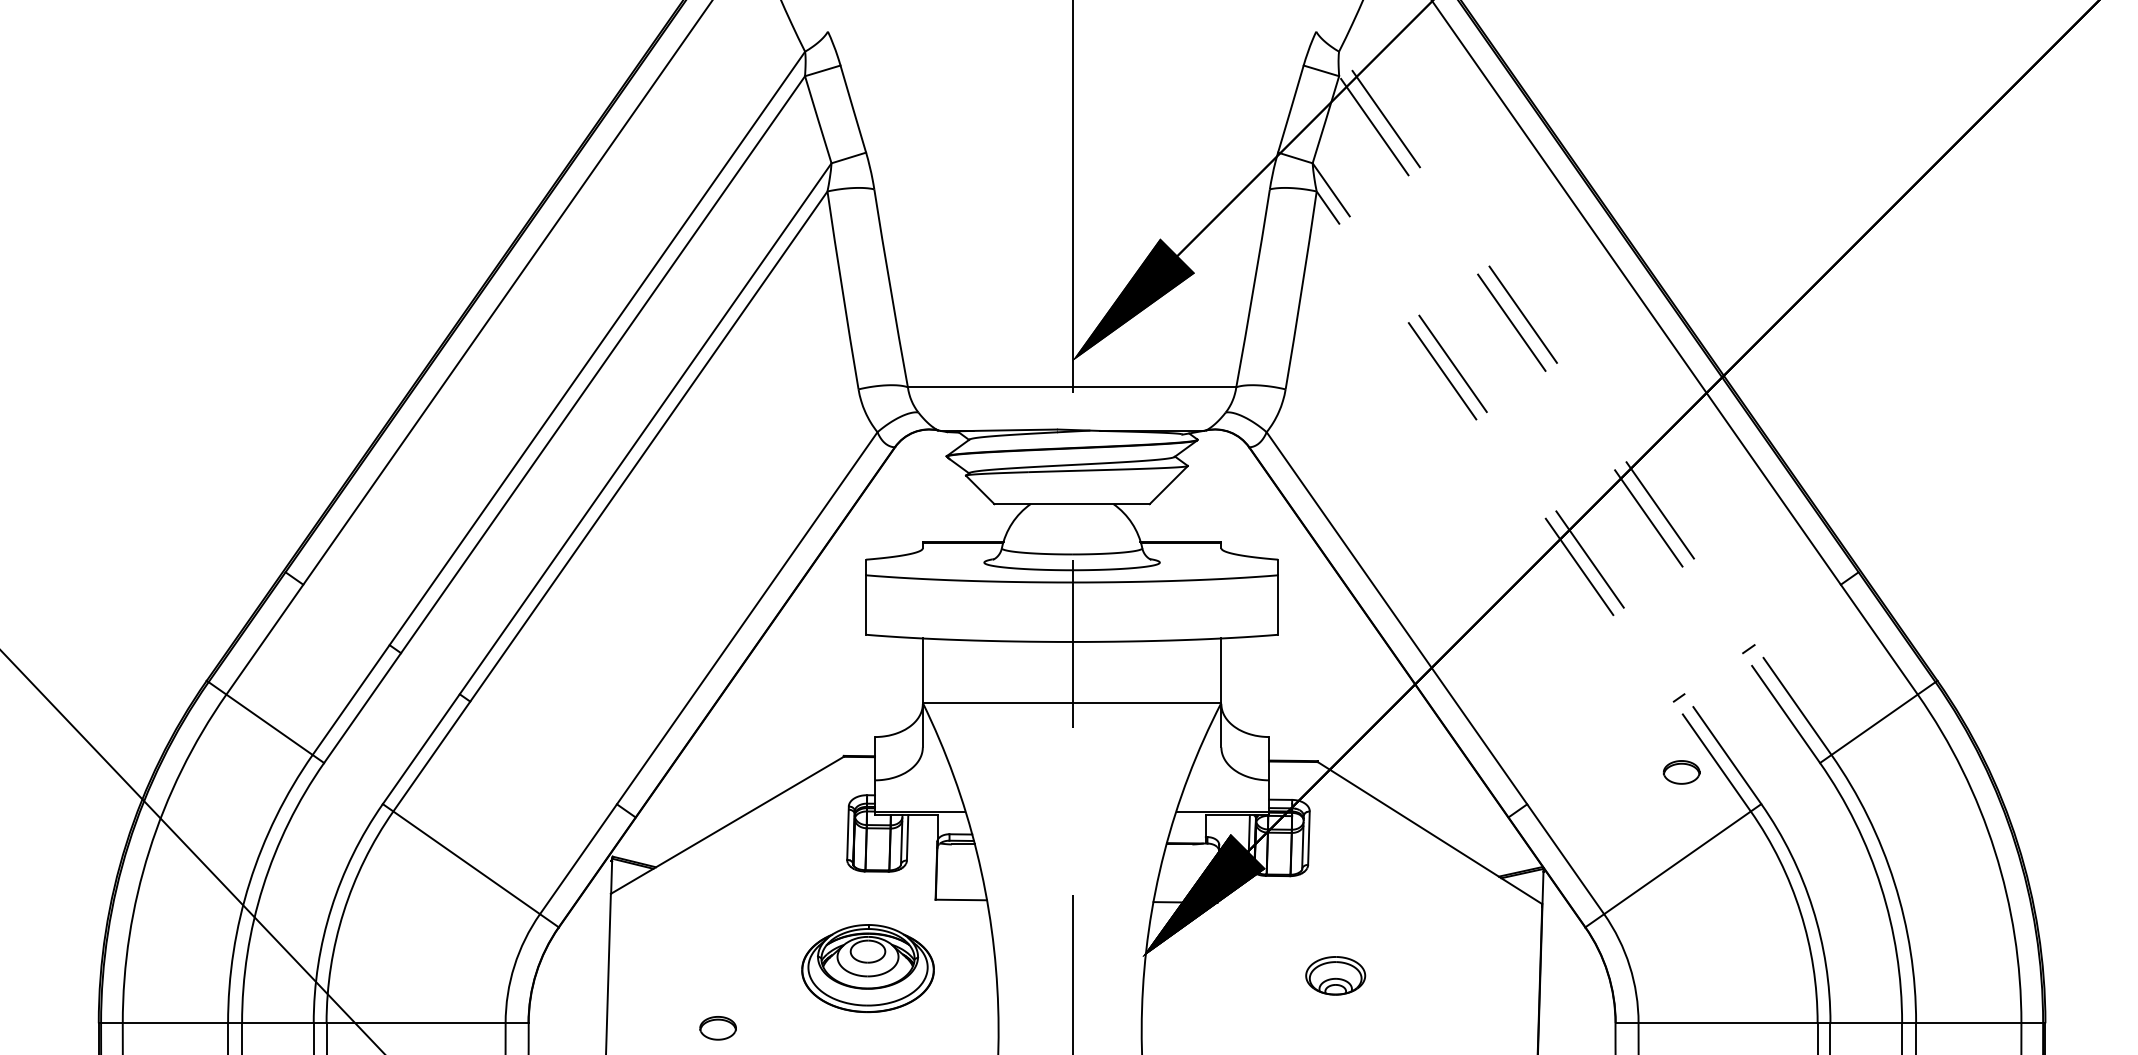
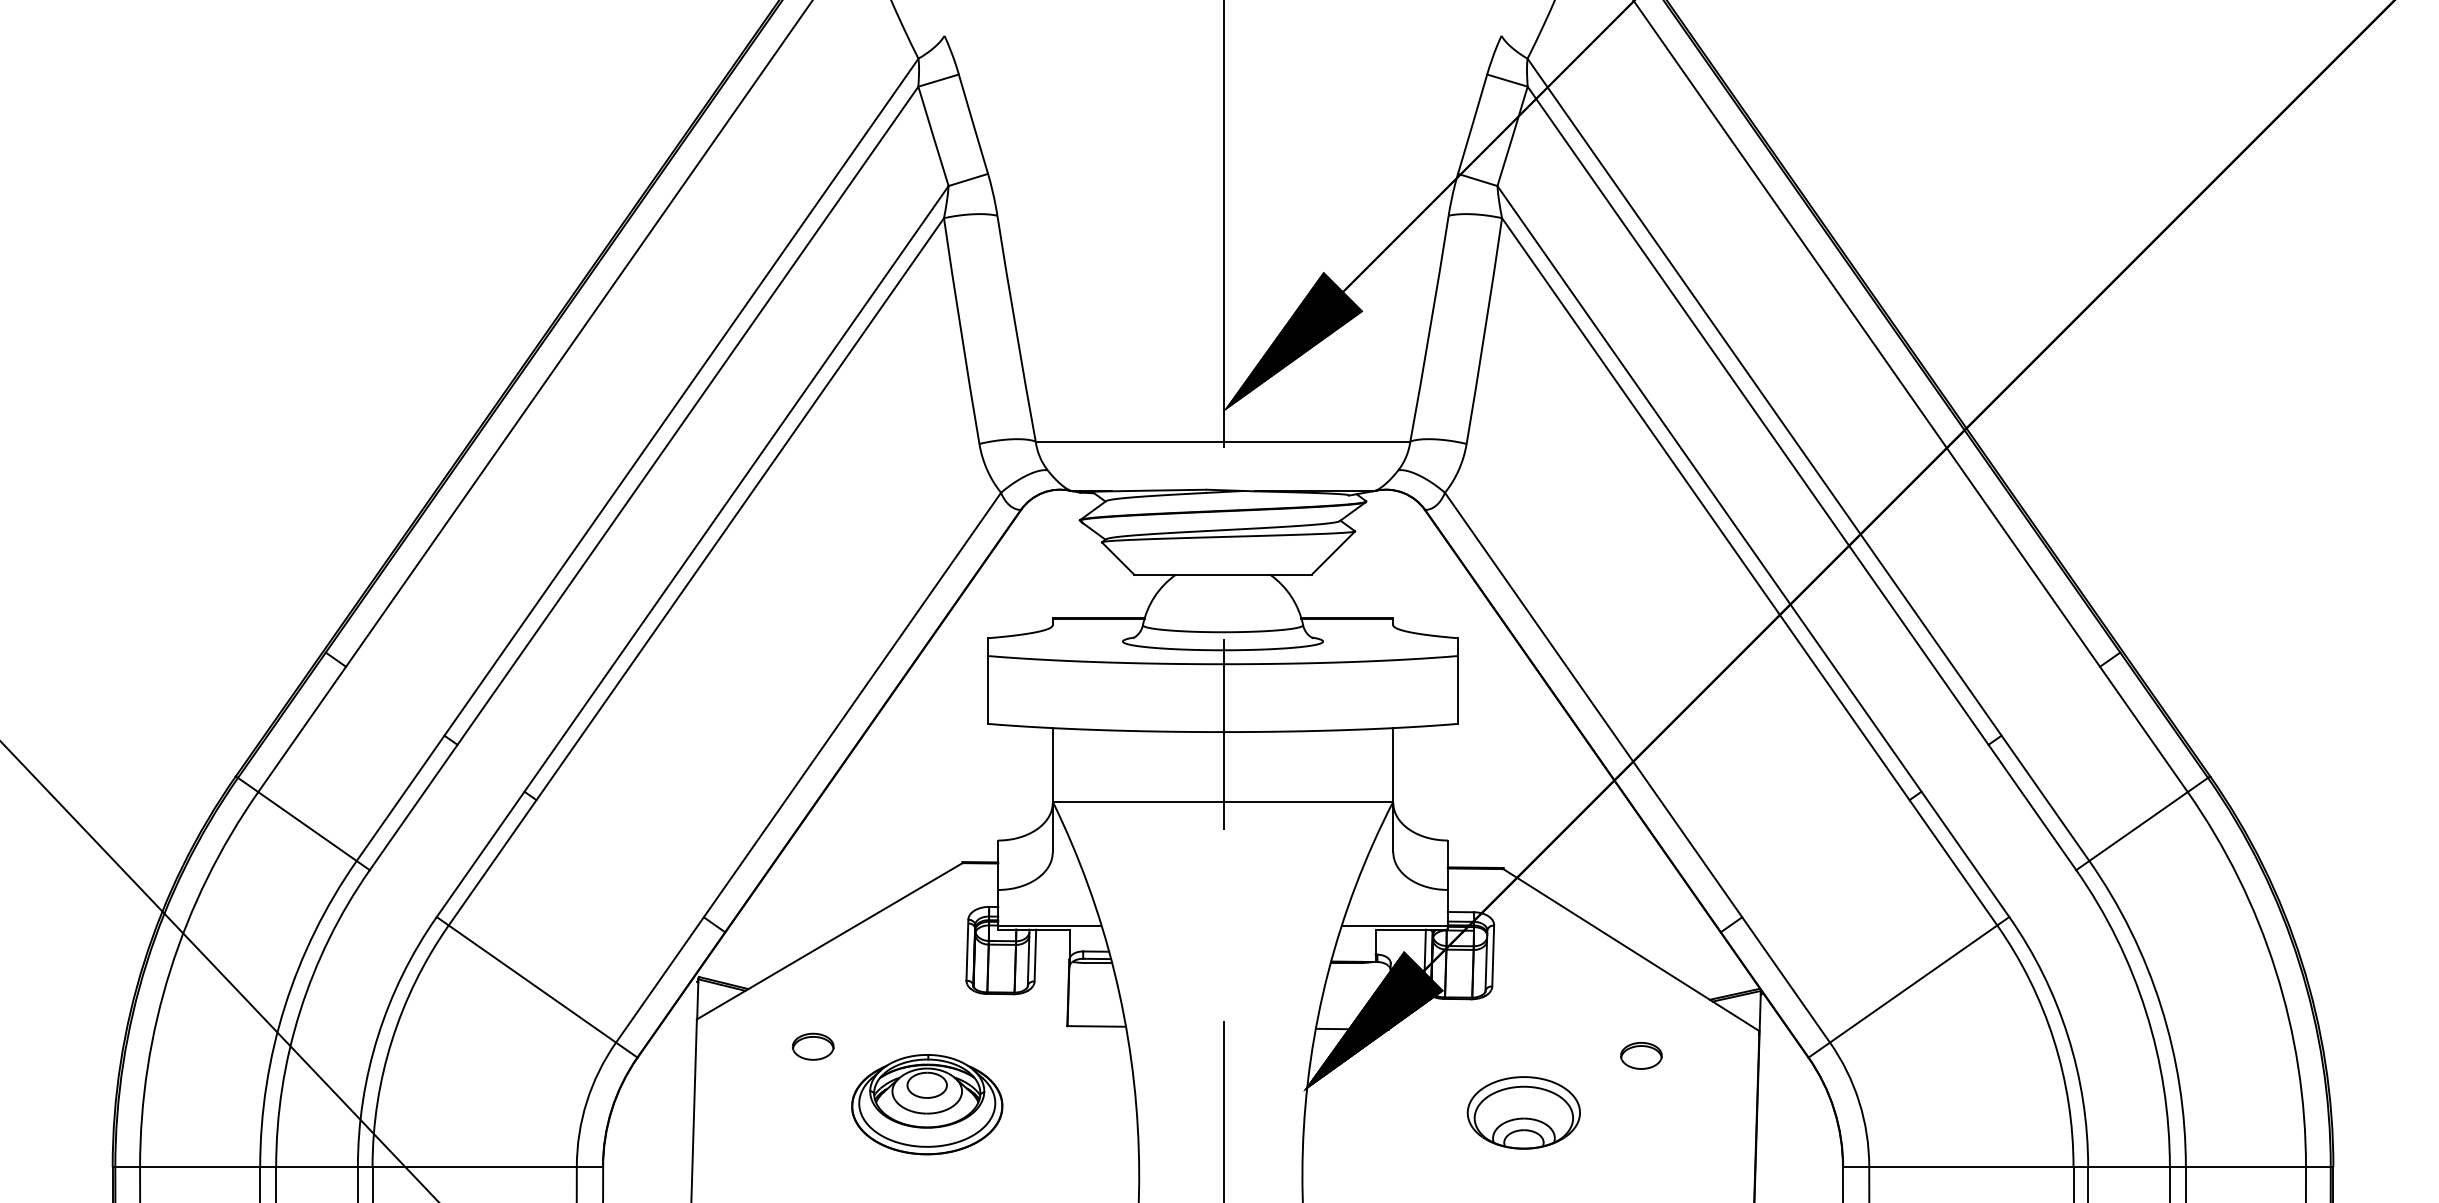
line: (1585, 403) -> (1808, 459), dashed -> solid
line: (1579, 419) -> (1801, 478), dashed -> solid
line: (1537, 483) -> (1753, 551), dashed -> solid
line: (1533, 501) -> (1749, 571), dashed -> solid
part: (1681, 772) -> (1641, 1055), moved
part: (868, 968) -> (927, 1104), moved
part: (1335, 975) -> (1523, 1112), size x1.67
part: (718, 1028) -> (813, 1046), moved

